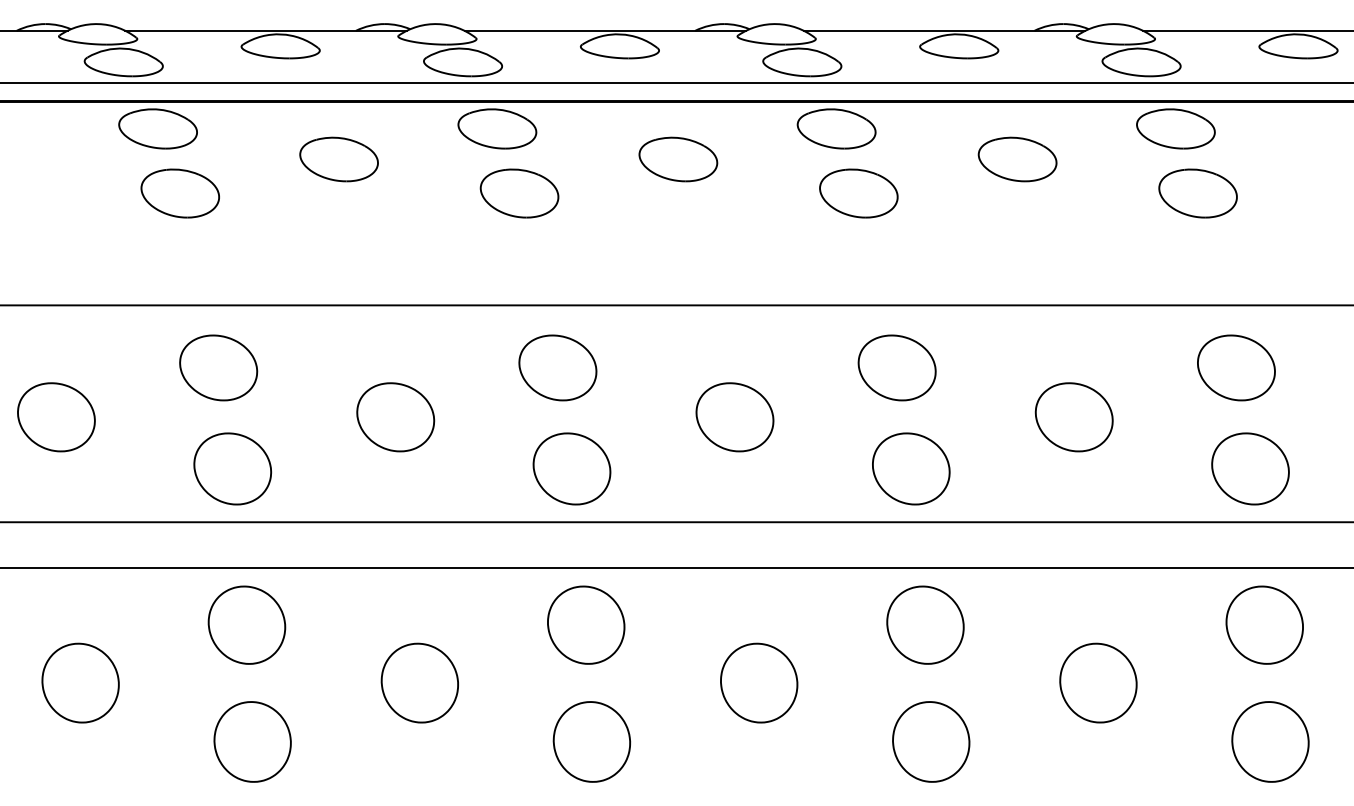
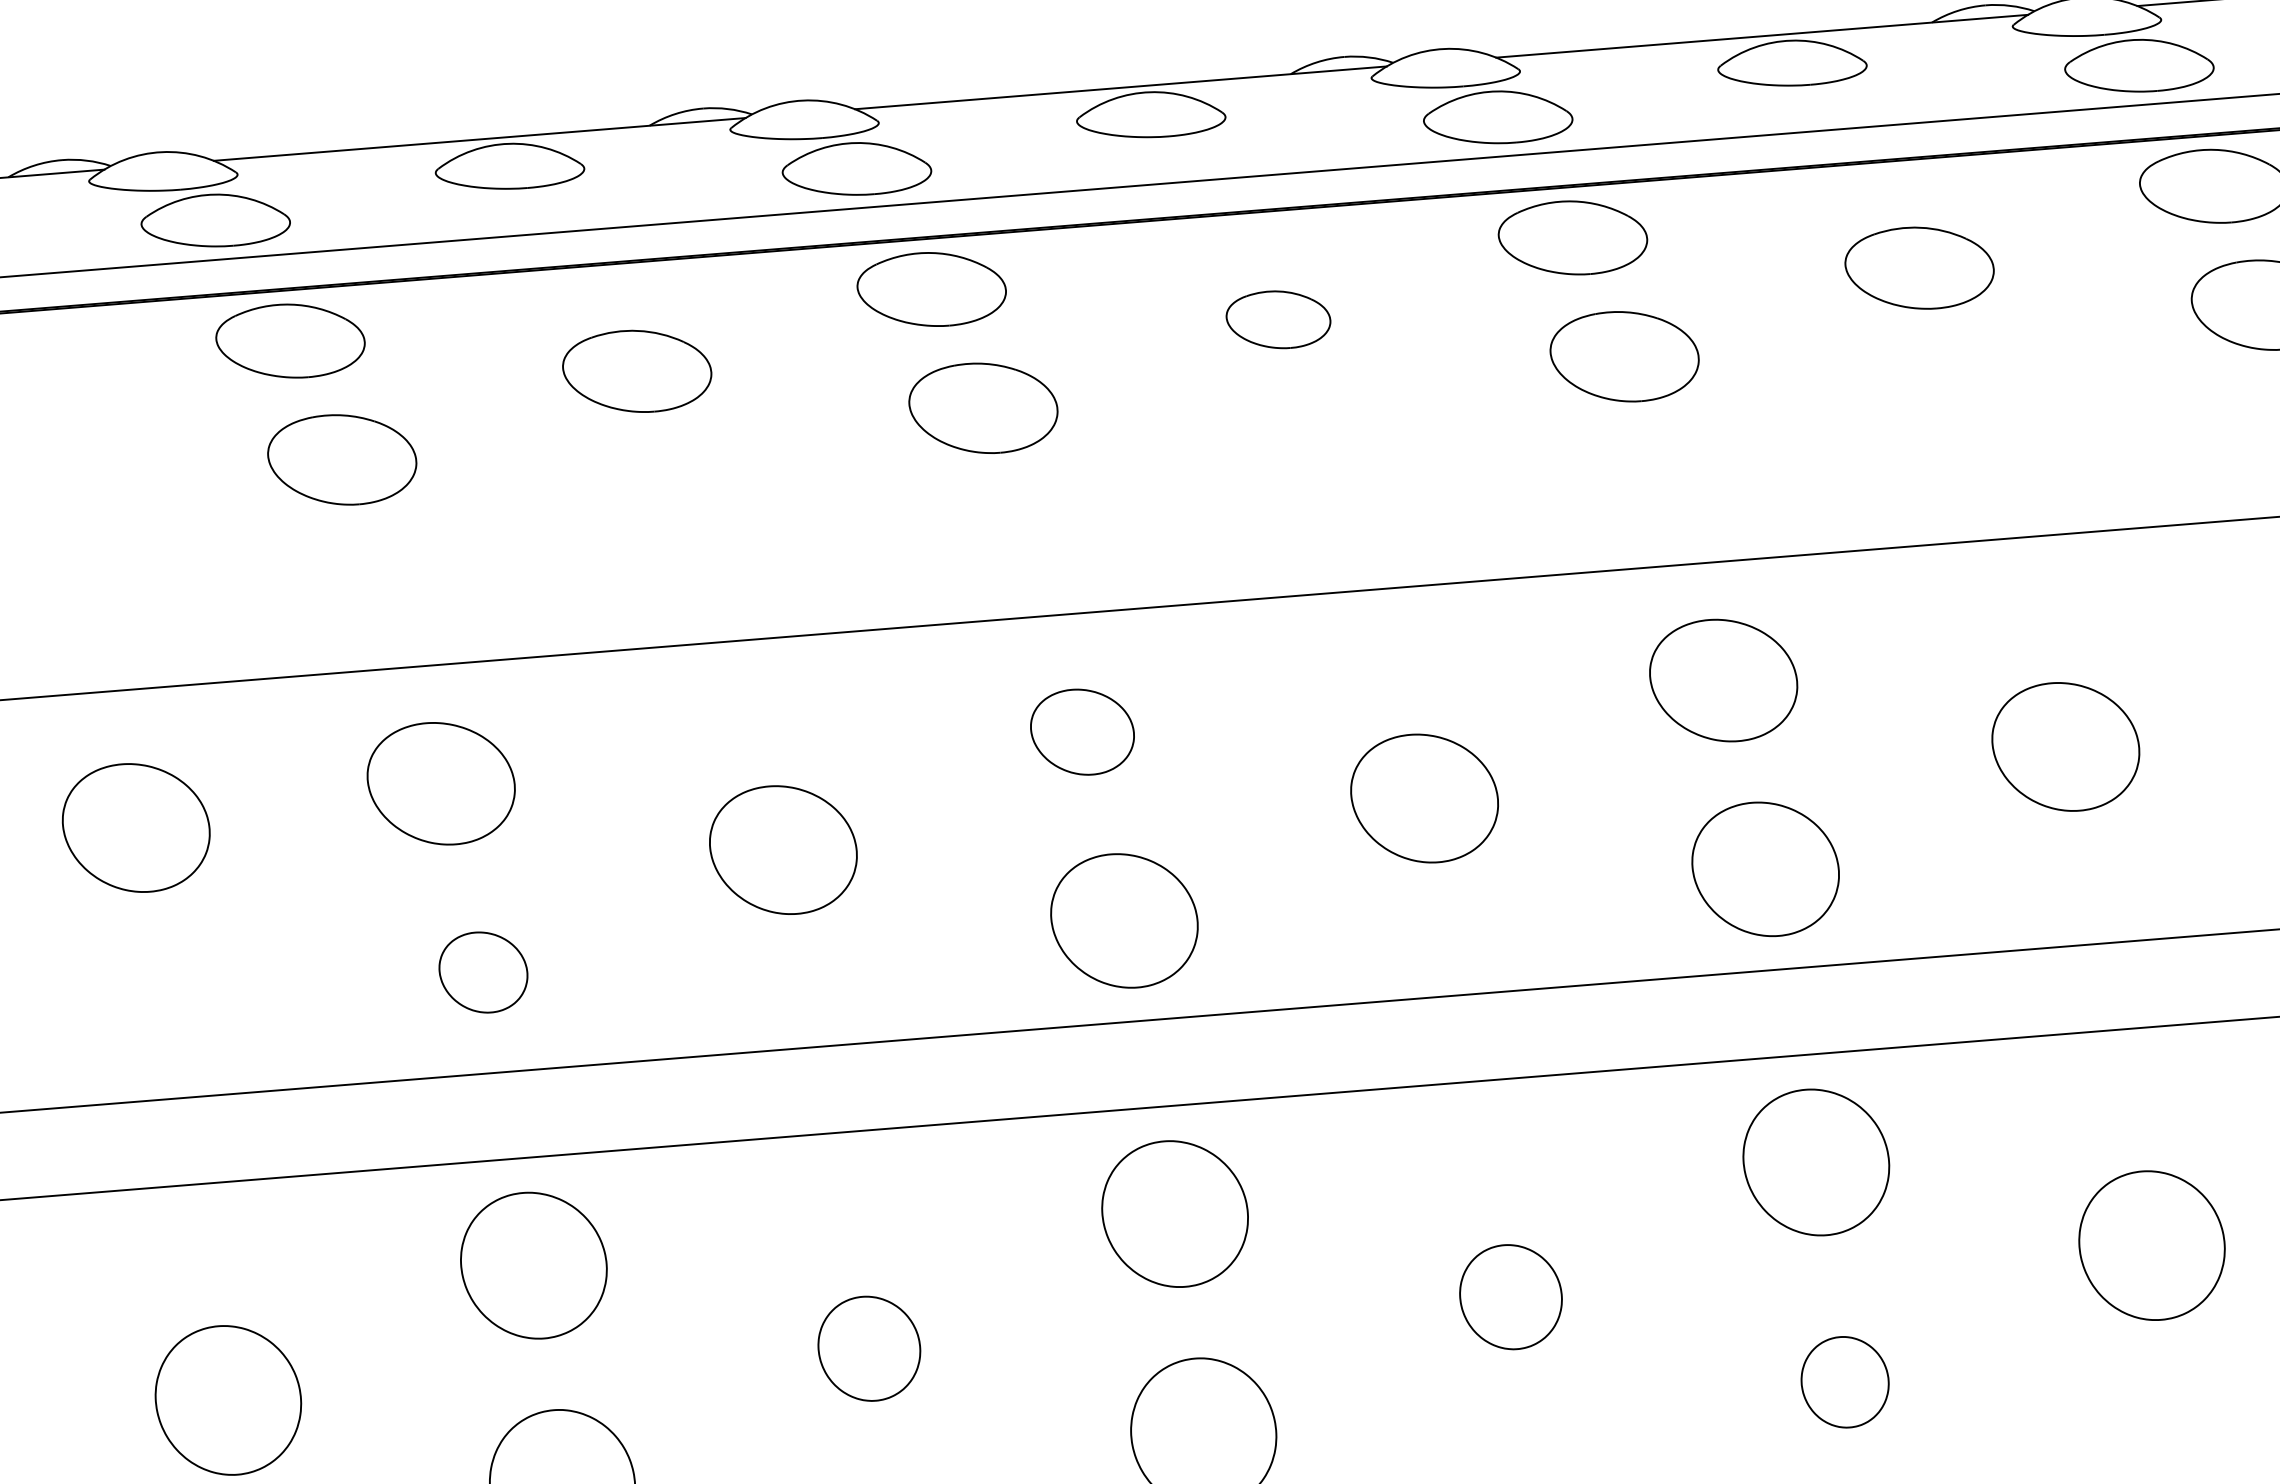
part: (678, 159) -> (1278, 319), size x0.7
part: (557, 367) -> (1081, 731), size x0.7
part: (56, 417) -> (136, 828), moved
part: (232, 468) -> (482, 971), size x0.6
part: (419, 682) -> (868, 1347), size x0.7
part: (759, 682) -> (1511, 1295), size x0.7
part: (931, 741) -> (1845, 1381), size x0.6

